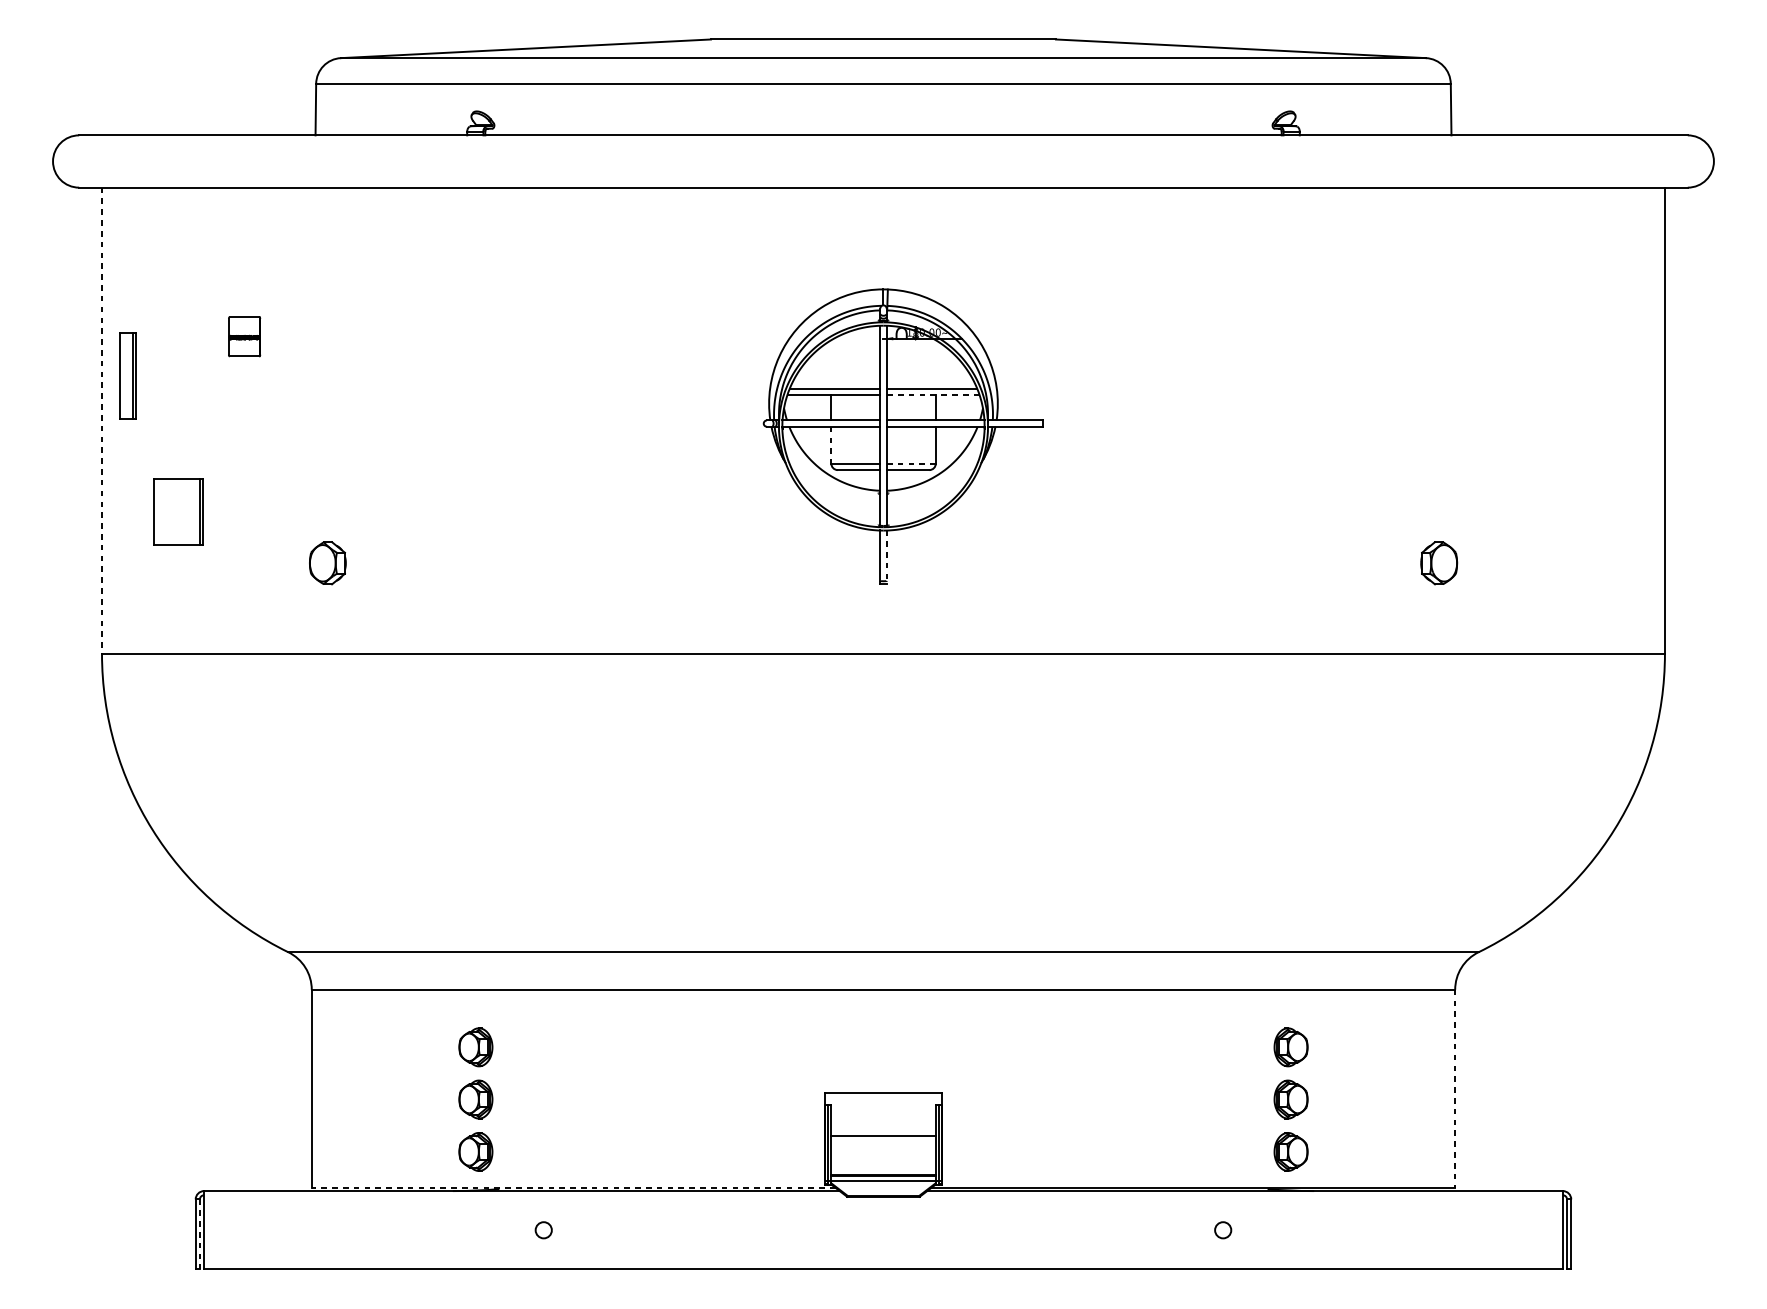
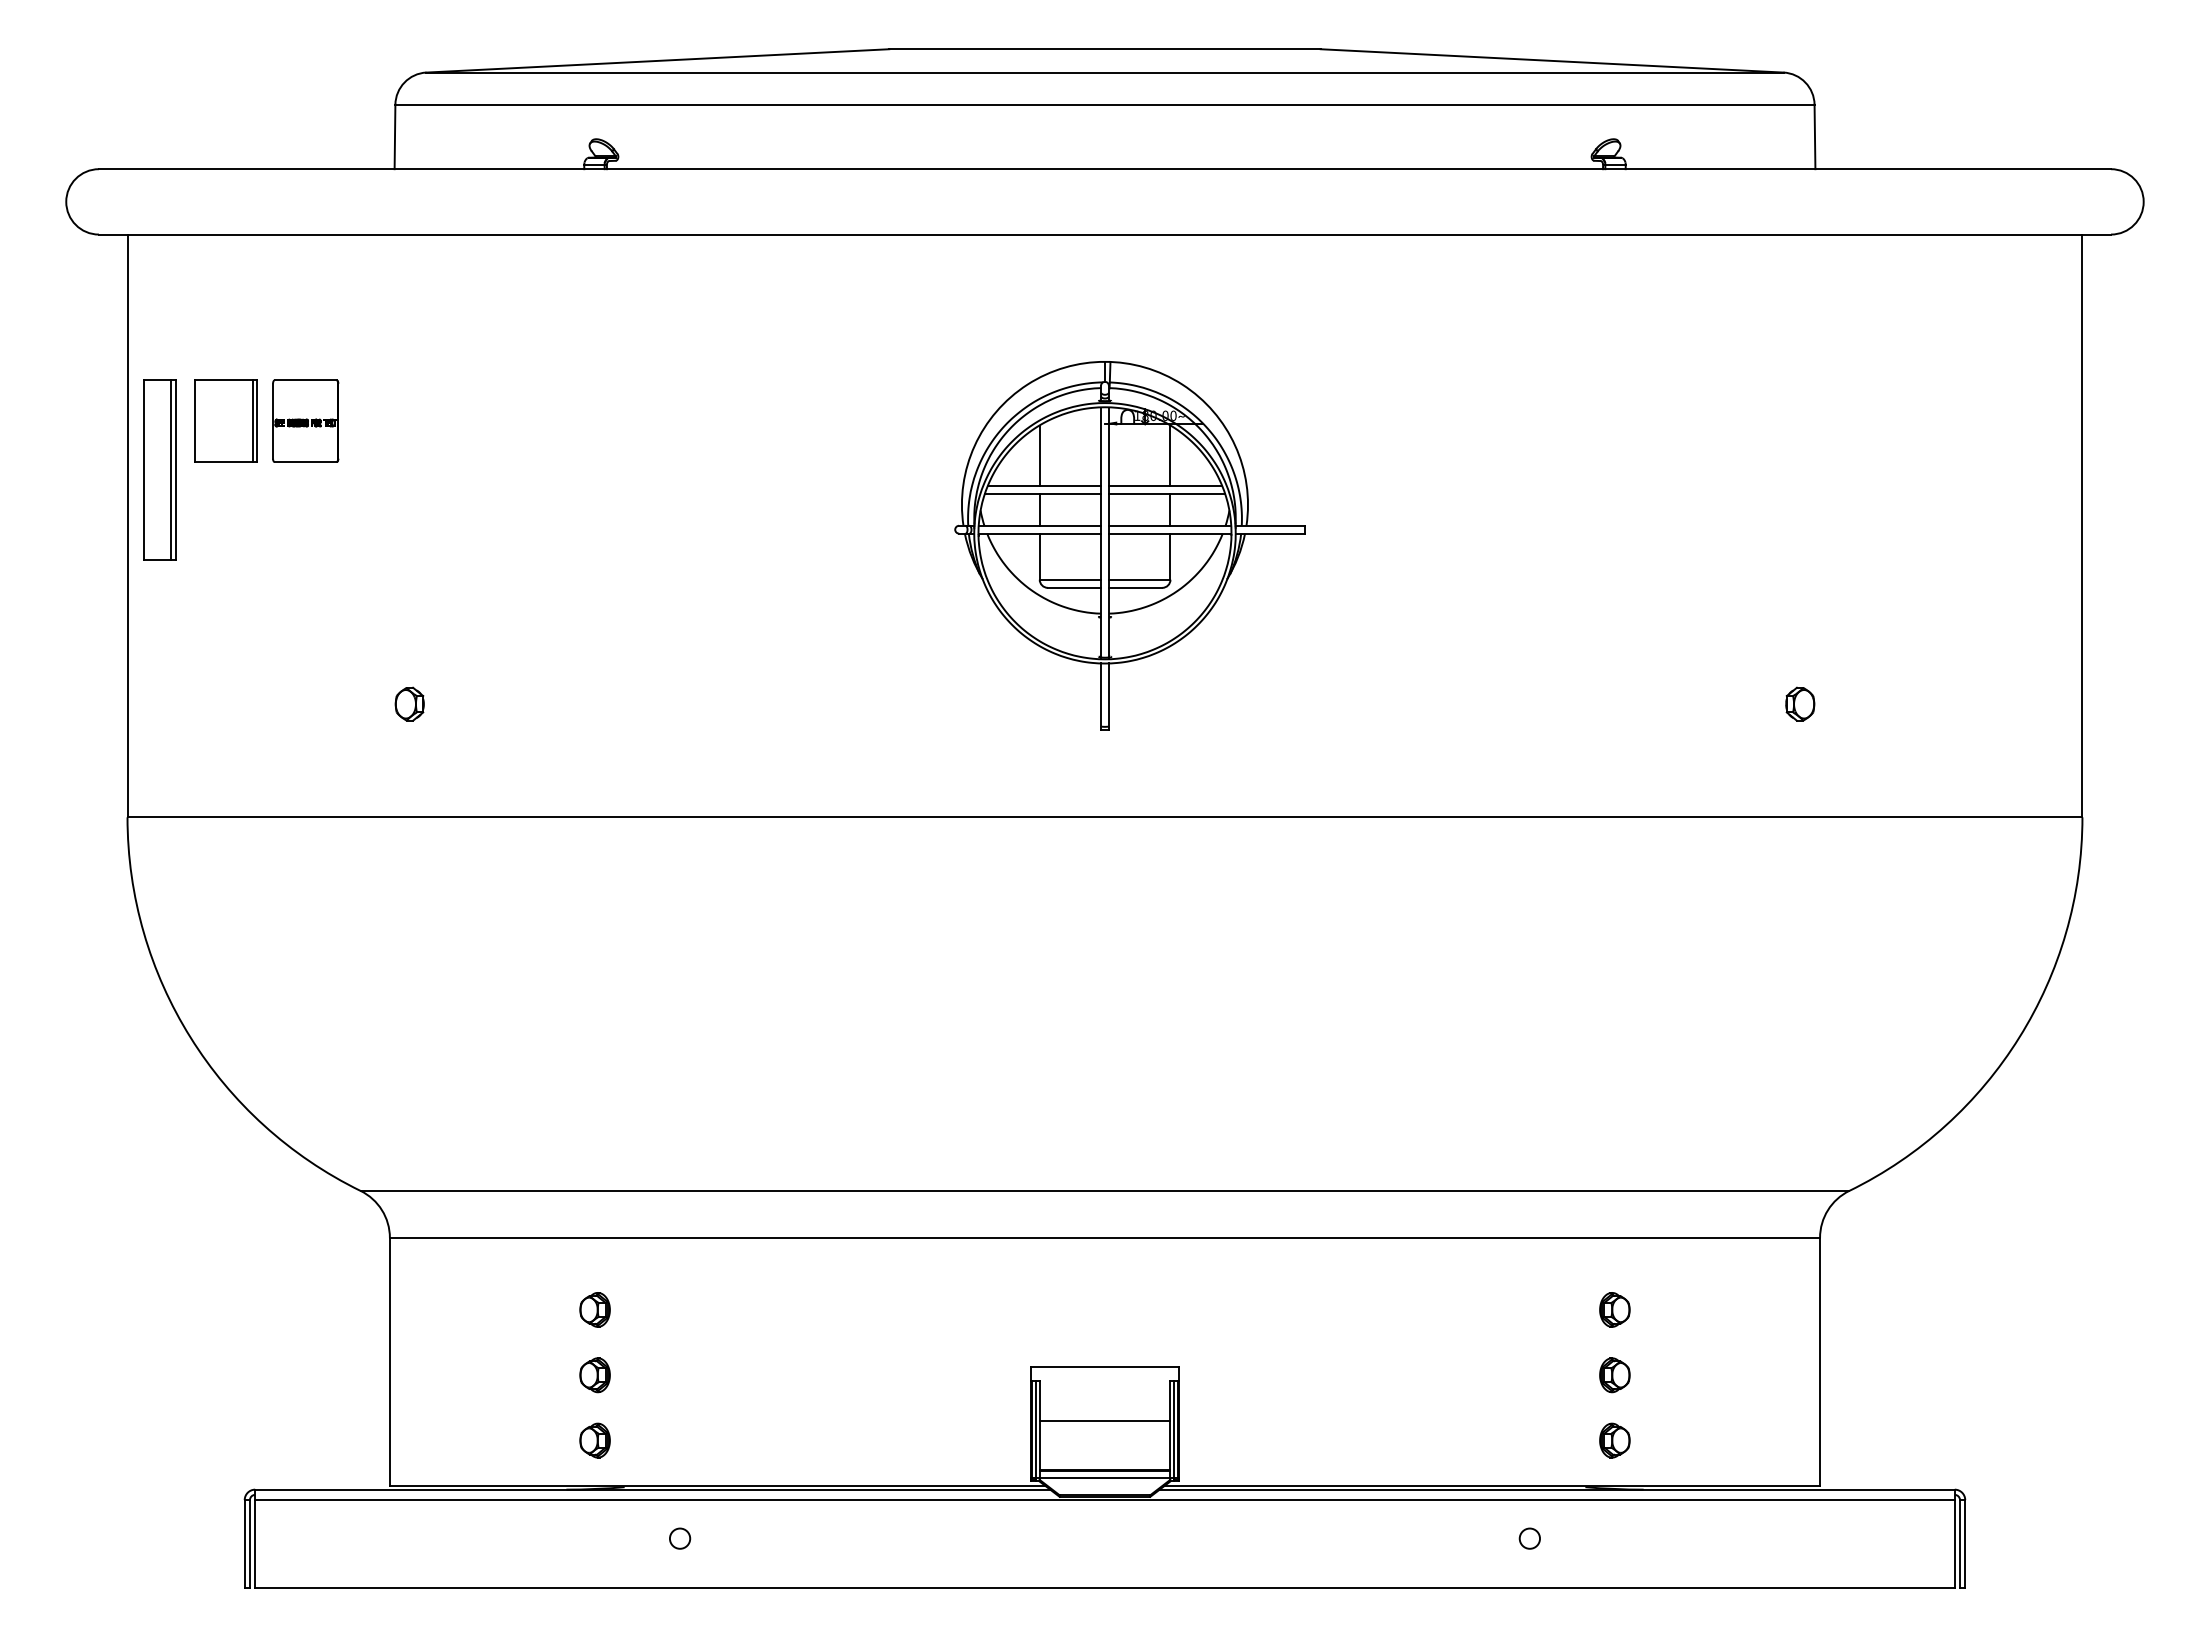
part: (244, 336) -> (305, 420), size x1.67
line: (831, 364) -> (1039, 455), added
line: (935, 364) -> (1170, 455), added
part: (127, 375) -> (159, 469), size x1.67
line: (932, 394) -> (1166, 493), dashed -> solid
line: (101, 421) -> (127, 526), dashed -> solid
line: (831, 445) -> (1039, 557), dashed -> solid
line: (911, 463) -> (1139, 579), dashed -> solid
part: (177, 511) -> (225, 420), moved
line: (886, 556) -> (1108, 696), dashed -> solid
part: (327, 562) -> (409, 703), size x0.62
part: (1439, 562) -> (1800, 703), size x0.62
part: (475, 1047) -> (594, 1309), size x0.71
part: (1290, 1047) -> (1614, 1309), size x0.71
line: (1455, 1088) -> (1820, 1361), dashed -> solid
part: (475, 1099) -> (594, 1375), size x0.71
part: (1290, 1099) -> (1614, 1375), size x0.71
part: (475, 1151) -> (594, 1440), size x0.71
part: (1290, 1151) -> (1614, 1440), size x0.71
line: (573, 1187) -> (717, 1485), dashed -> solid
line: (883, 1199) -> (1104, 1500), added
line: (199, 1234) -> (249, 1543), dashed -> solid

